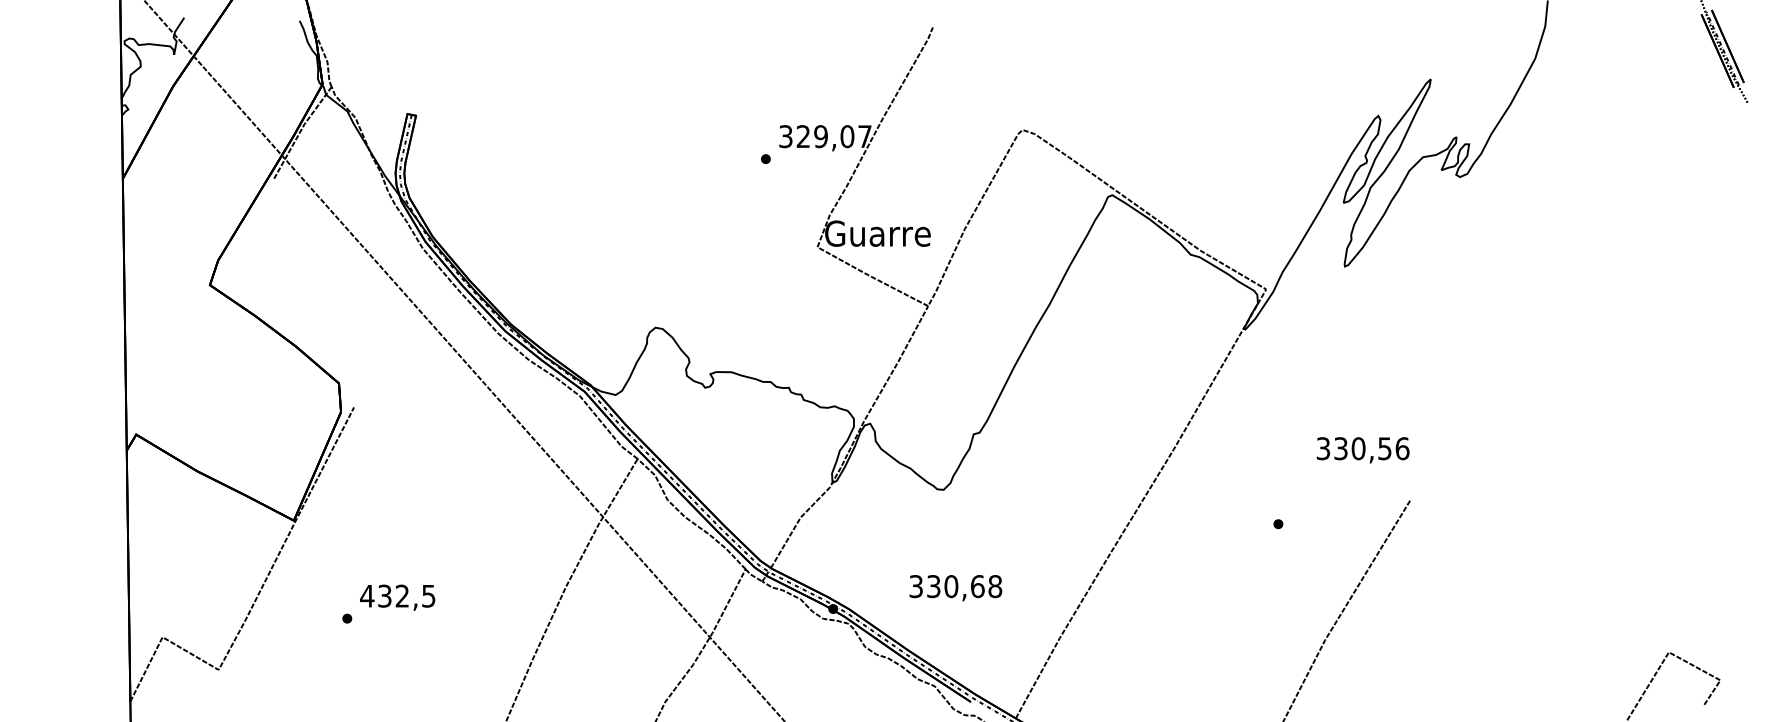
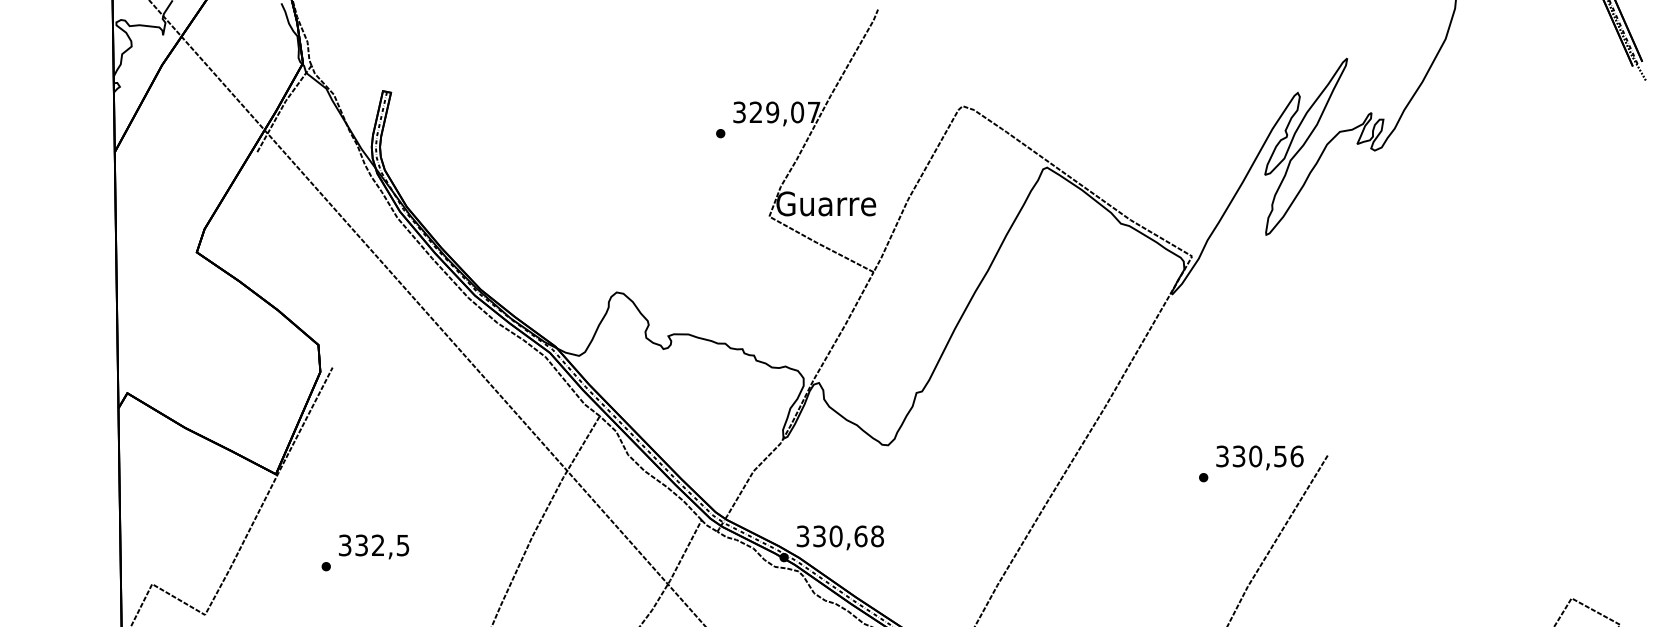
text: (1362, 450) -> (1259, 458), moved
text: (955, 588) -> (840, 538), moved
text: (367, 595) -> (345, 544), 432,5 -> 332,5

